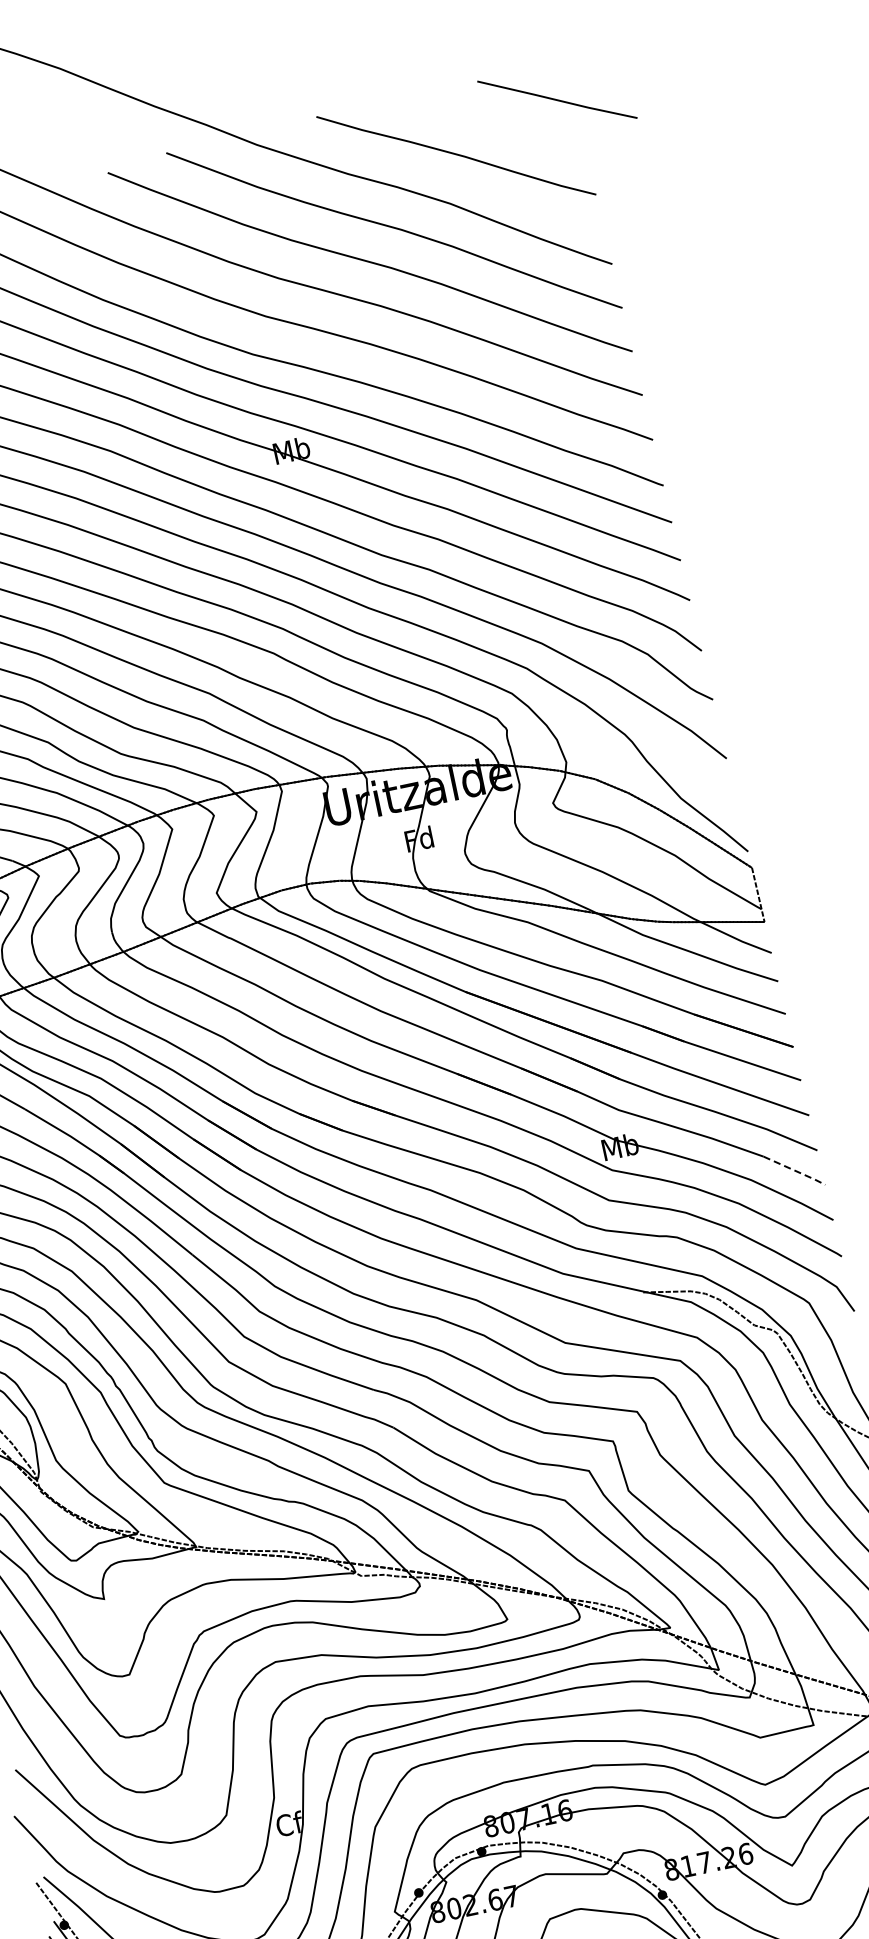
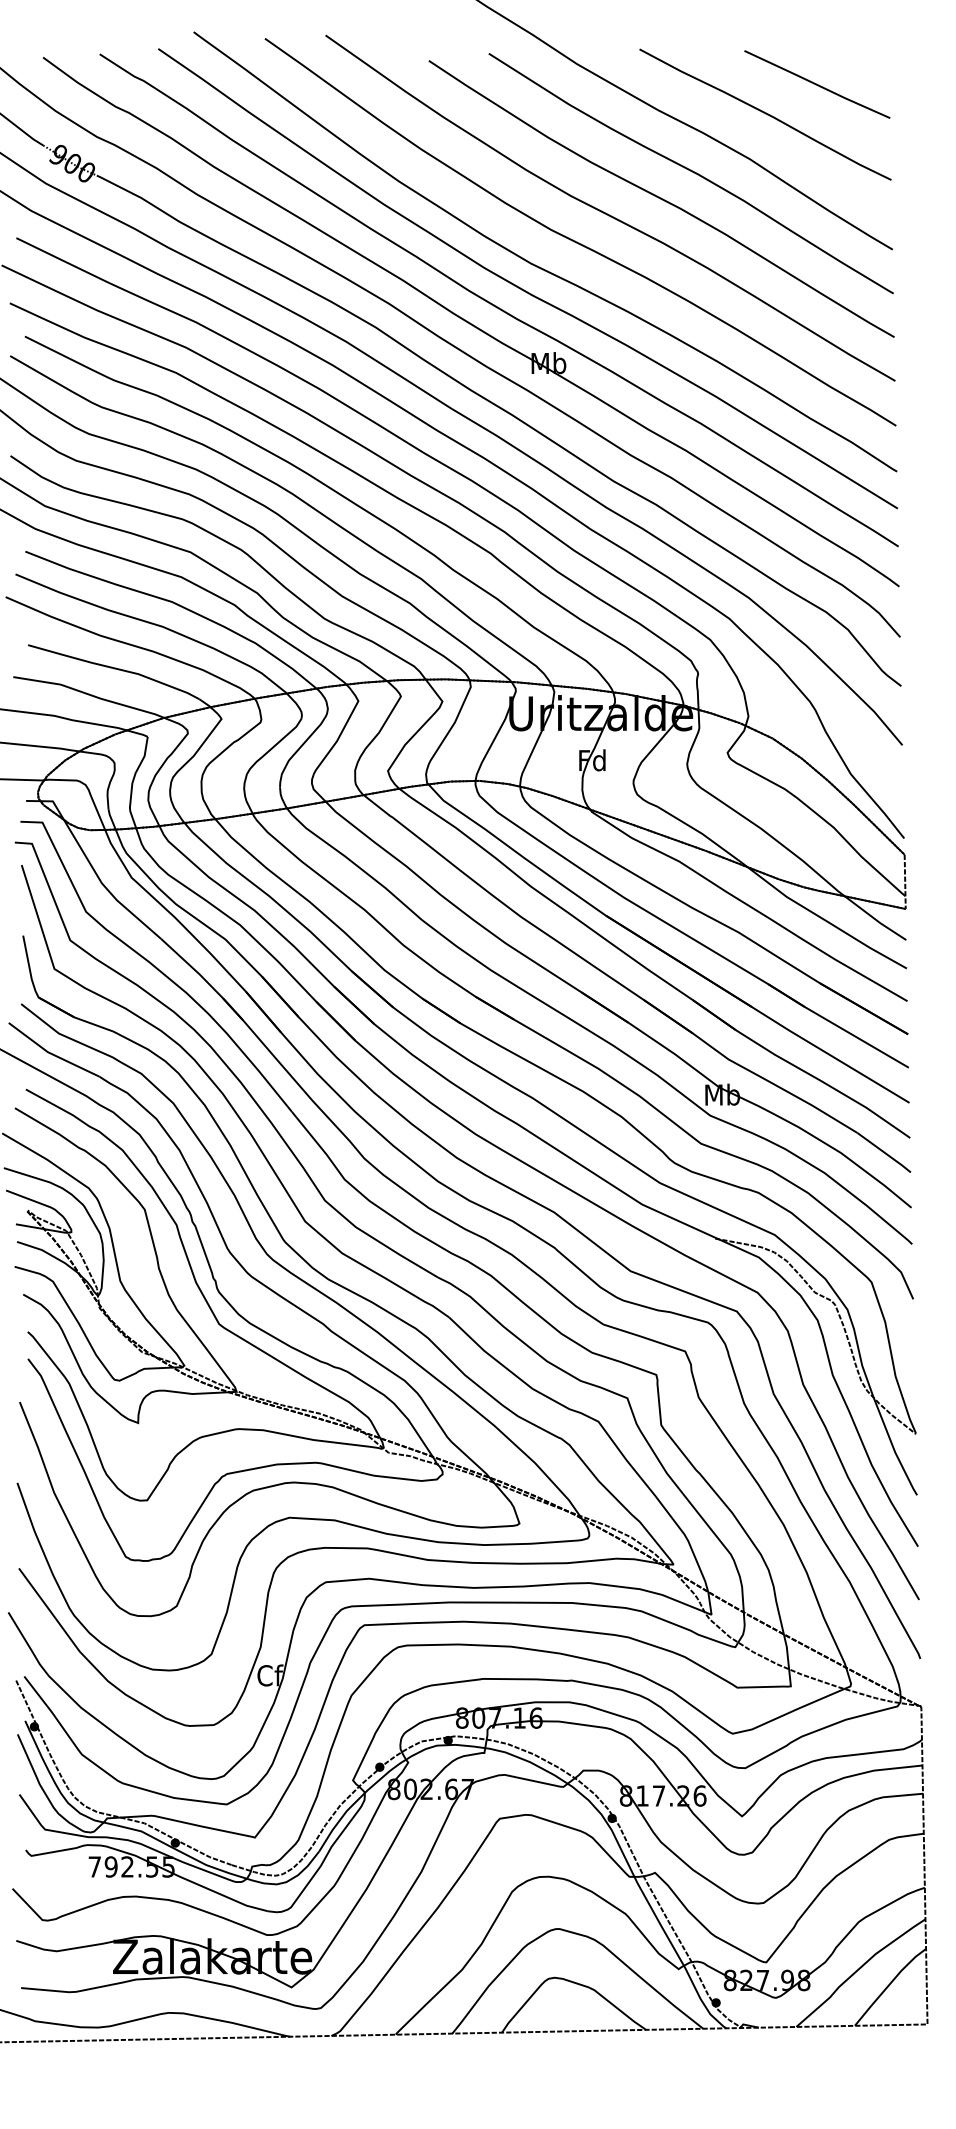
line: (557, 99) -> (817, 84), moved
line: (795, 1171) -> (885, 1153), dashed -> solid

